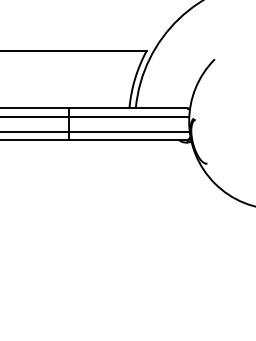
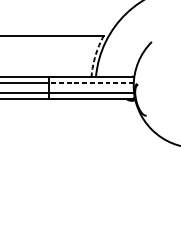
arc: (135, 78) -> (95, 55), solid -> dashed
line: (128, 116) -> (90, 82), solid -> dashed

